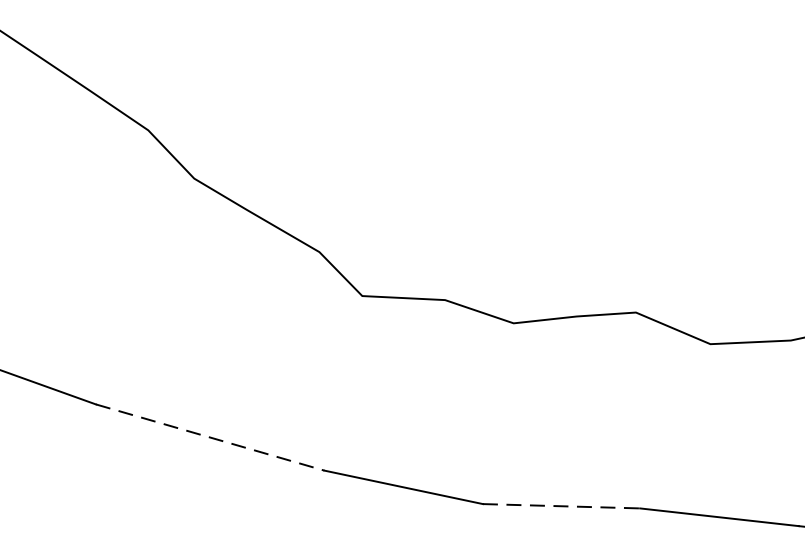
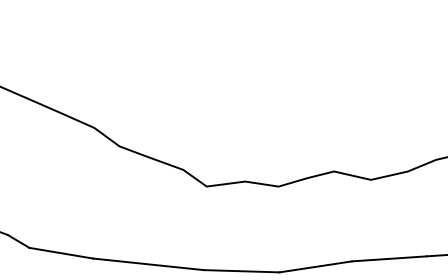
line: (210, 437) -> (148, 264), dashed -> solid
line: (560, 505) -> (315, 266), dashed -> solid

